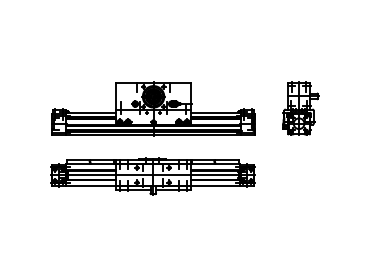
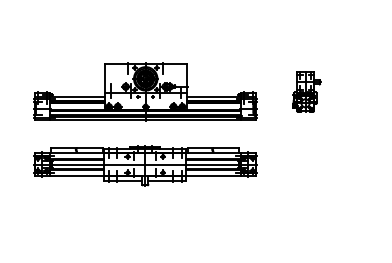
part: (300, 108) -> (306, 91), size x0.7

